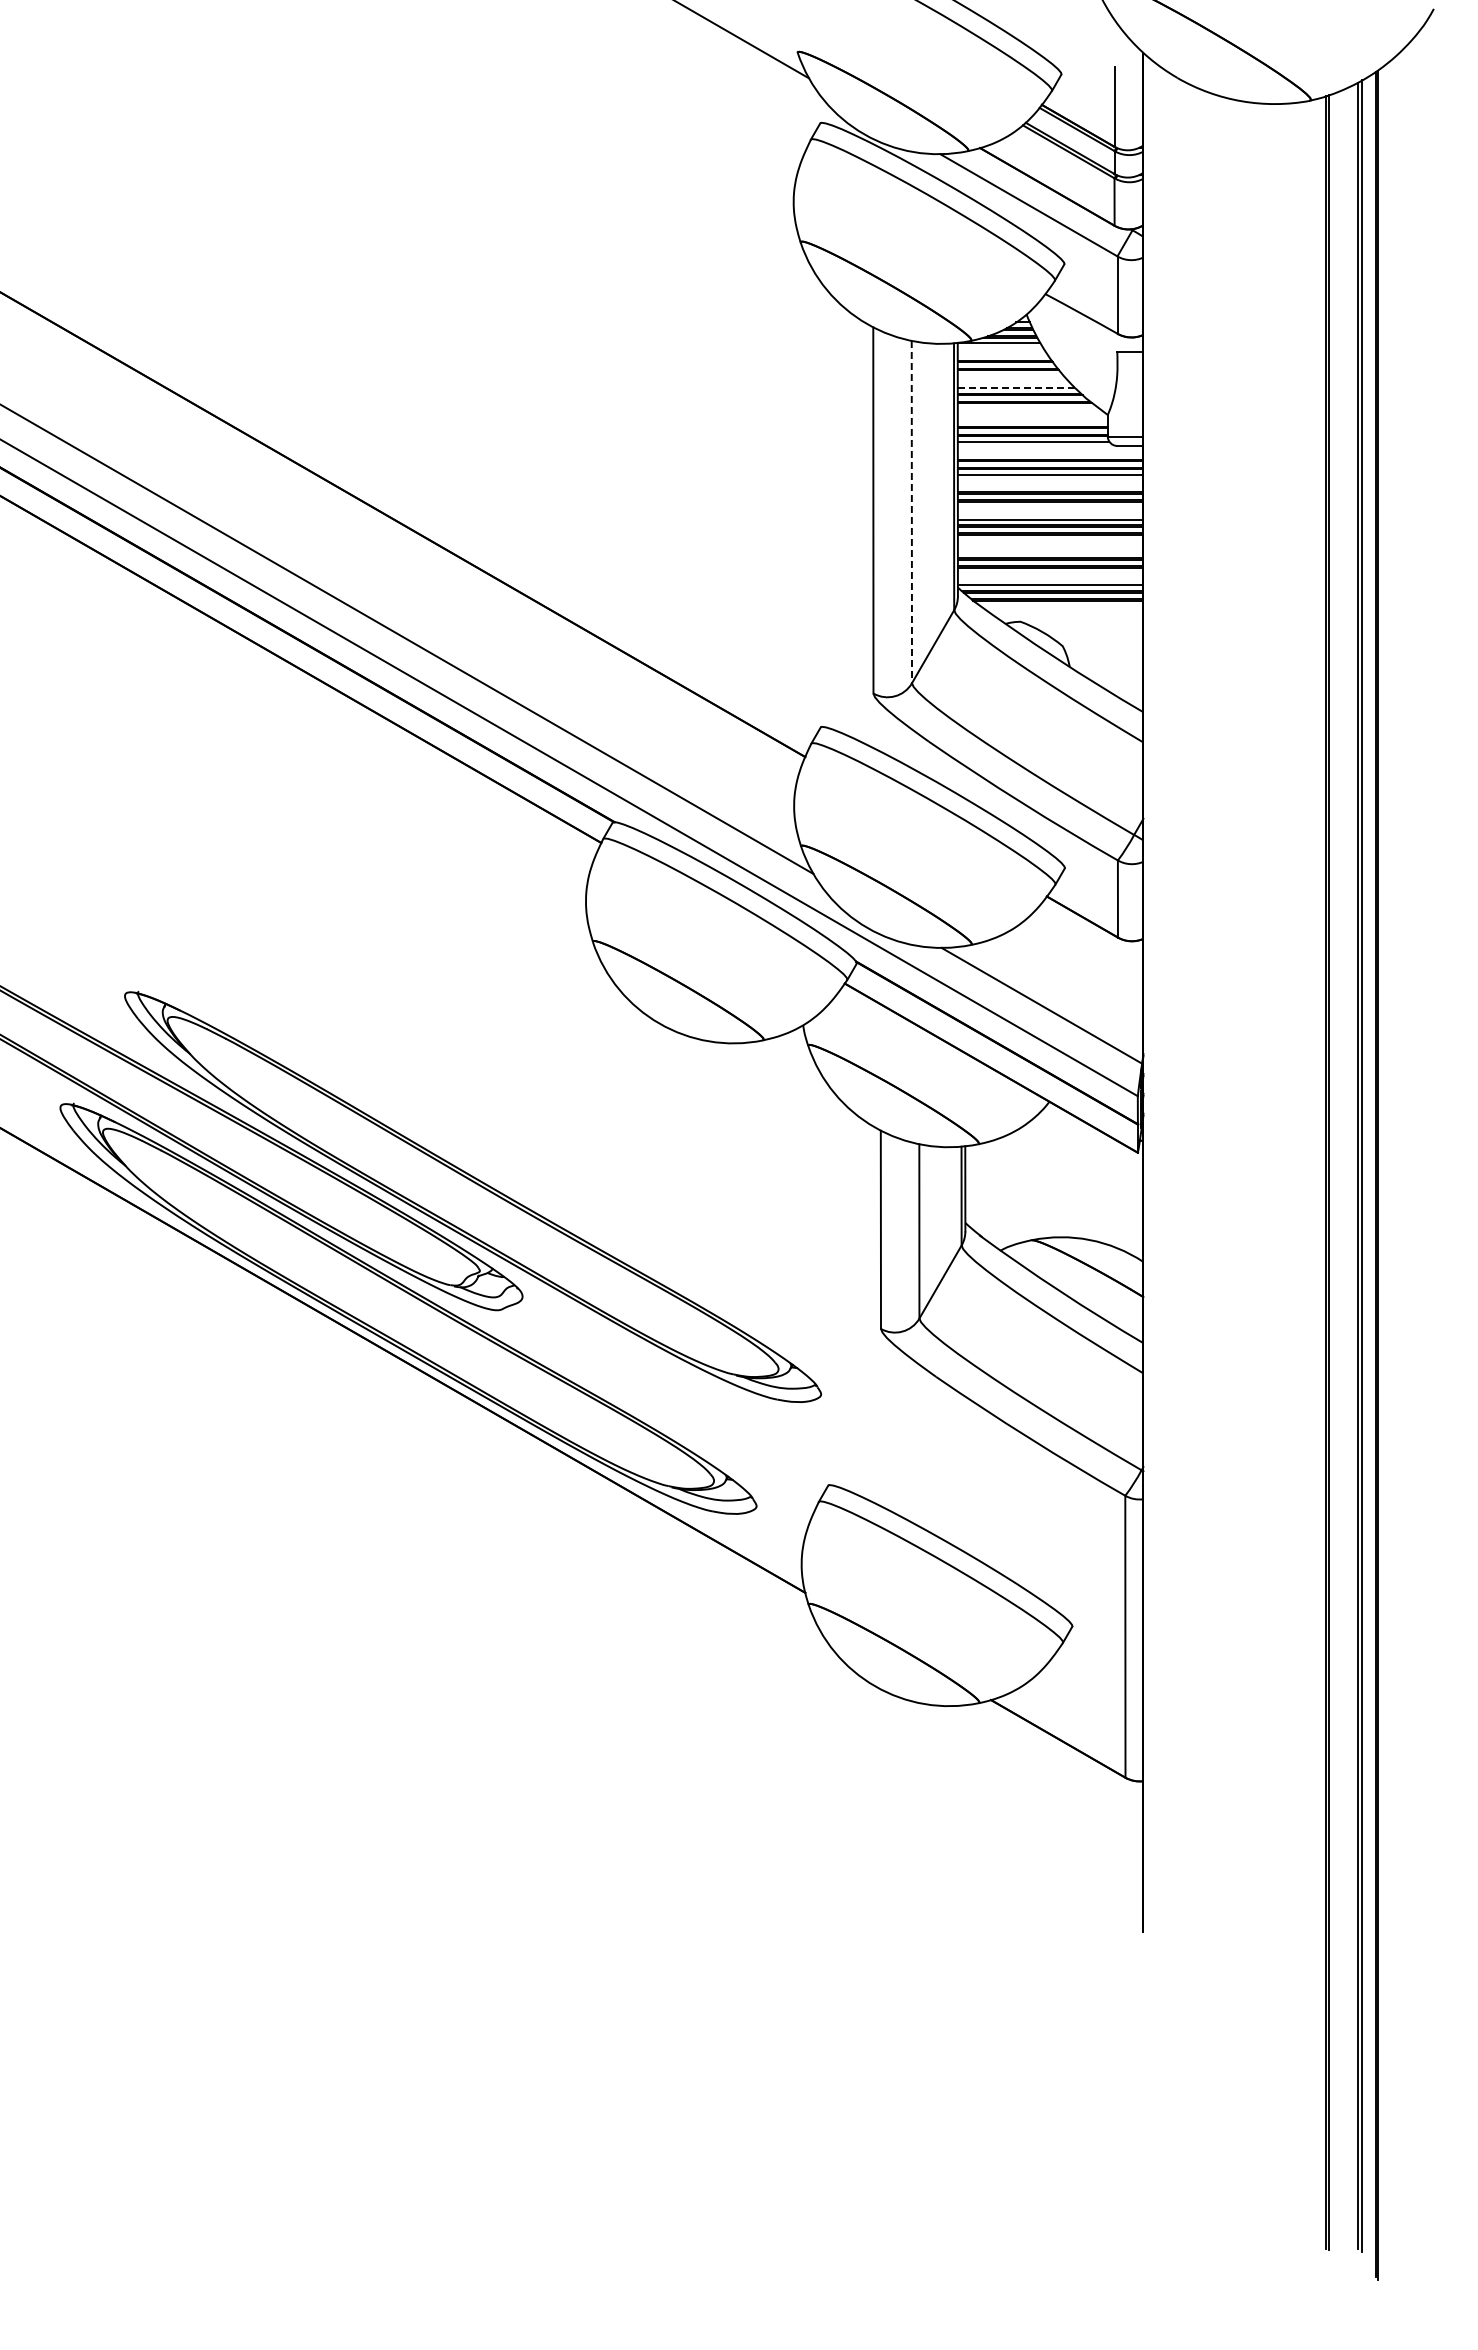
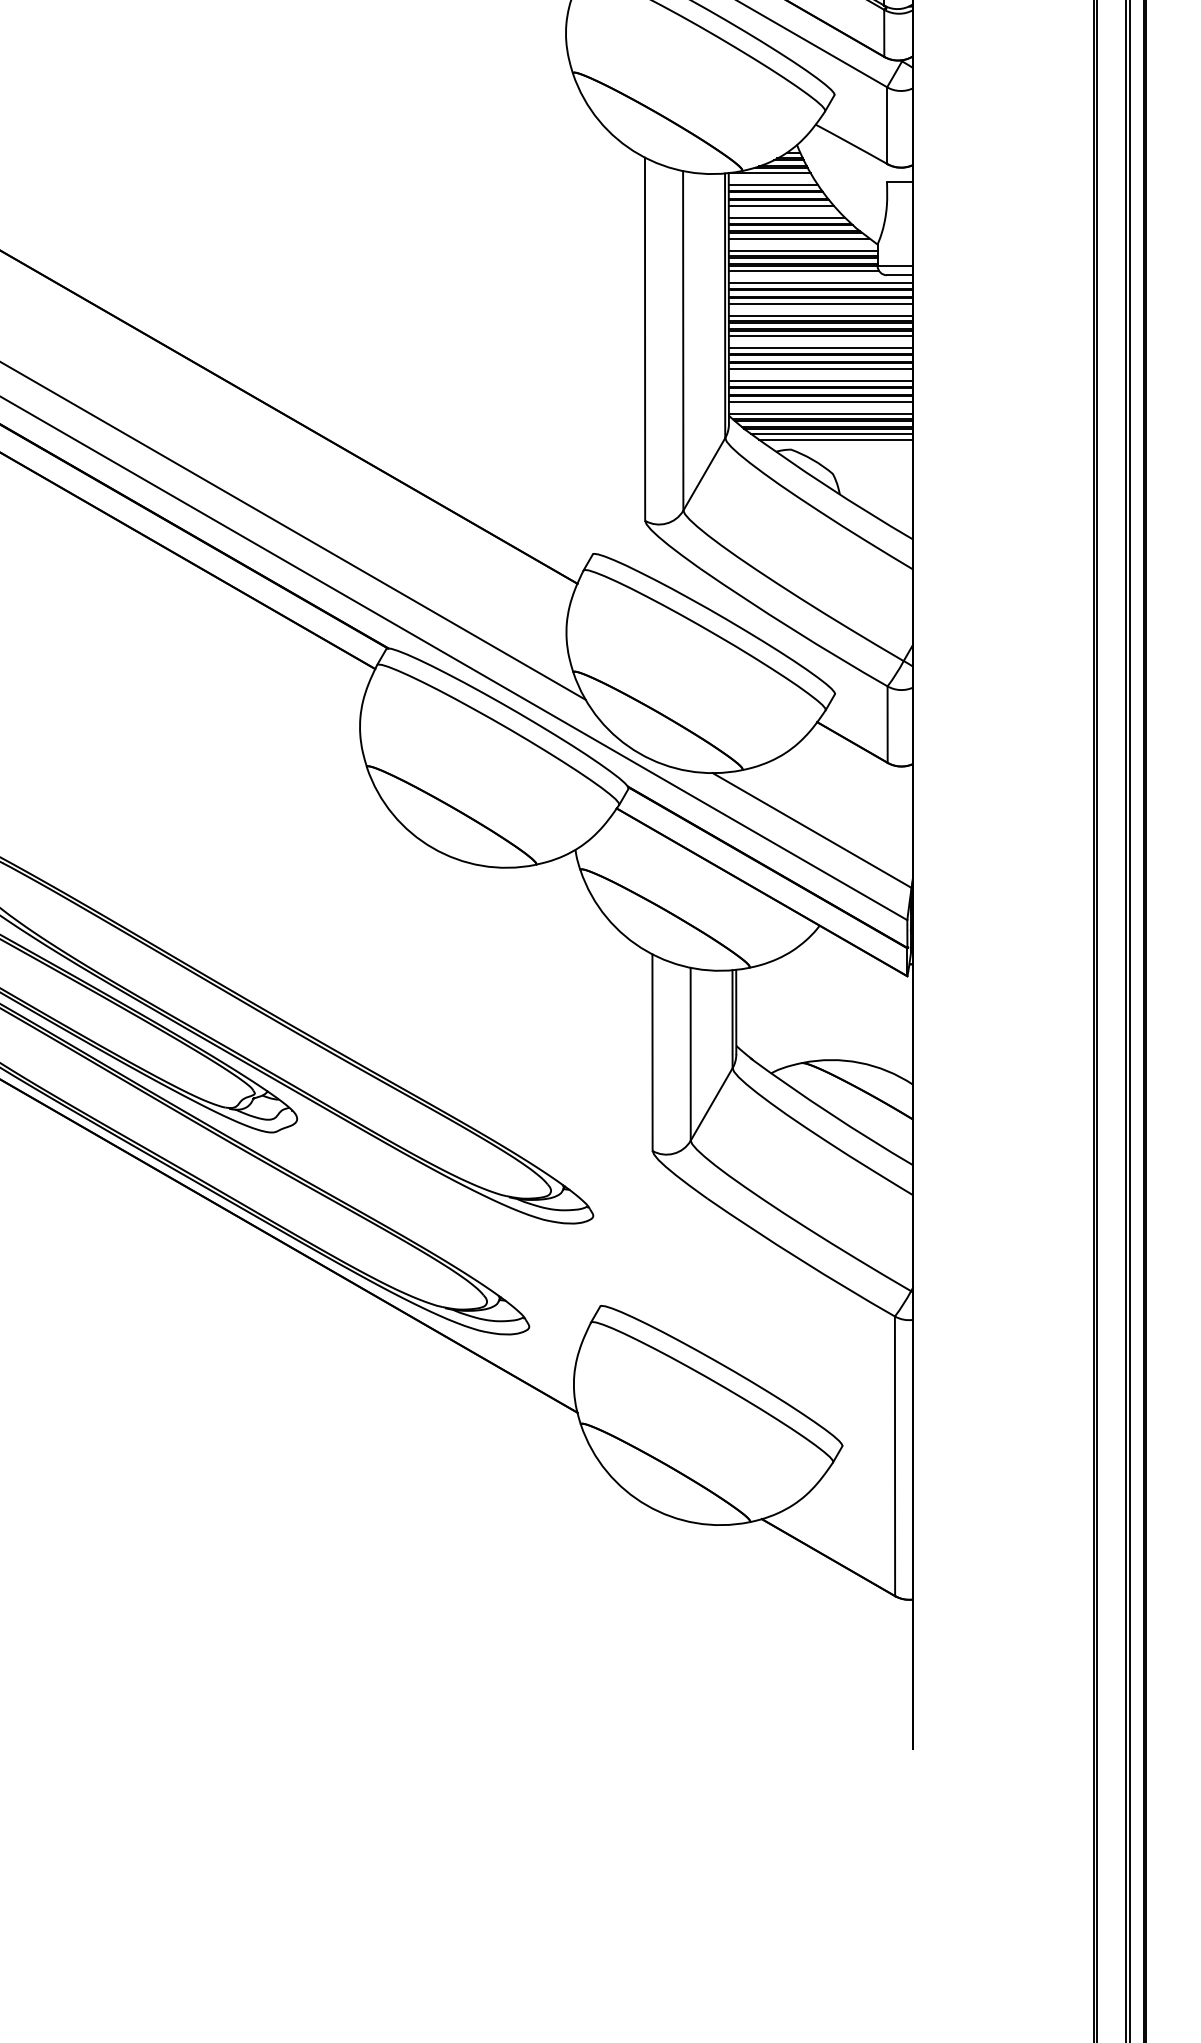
line: (1002, 355) -> (773, 185), added
line: (1010, 376) -> (781, 206), added
line: (1016, 388) -> (787, 218), dashed -> solid
line: (1028, 408) -> (798, 238), added
line: (1032, 421) -> (802, 251), added
line: (1050, 453) -> (820, 282), added
line: (1050, 486) -> (820, 315), added
line: (1050, 507) -> (820, 336), added
line: (911, 512) -> (682, 341), dashed -> solid
line: (1050, 540) -> (820, 369), added
line: (1050, 552) -> (820, 380), added
line: (1050, 573) -> (820, 401), added
line: (1061, 606) -> (831, 434), added
line: (1065, 612) -> (835, 440), added

